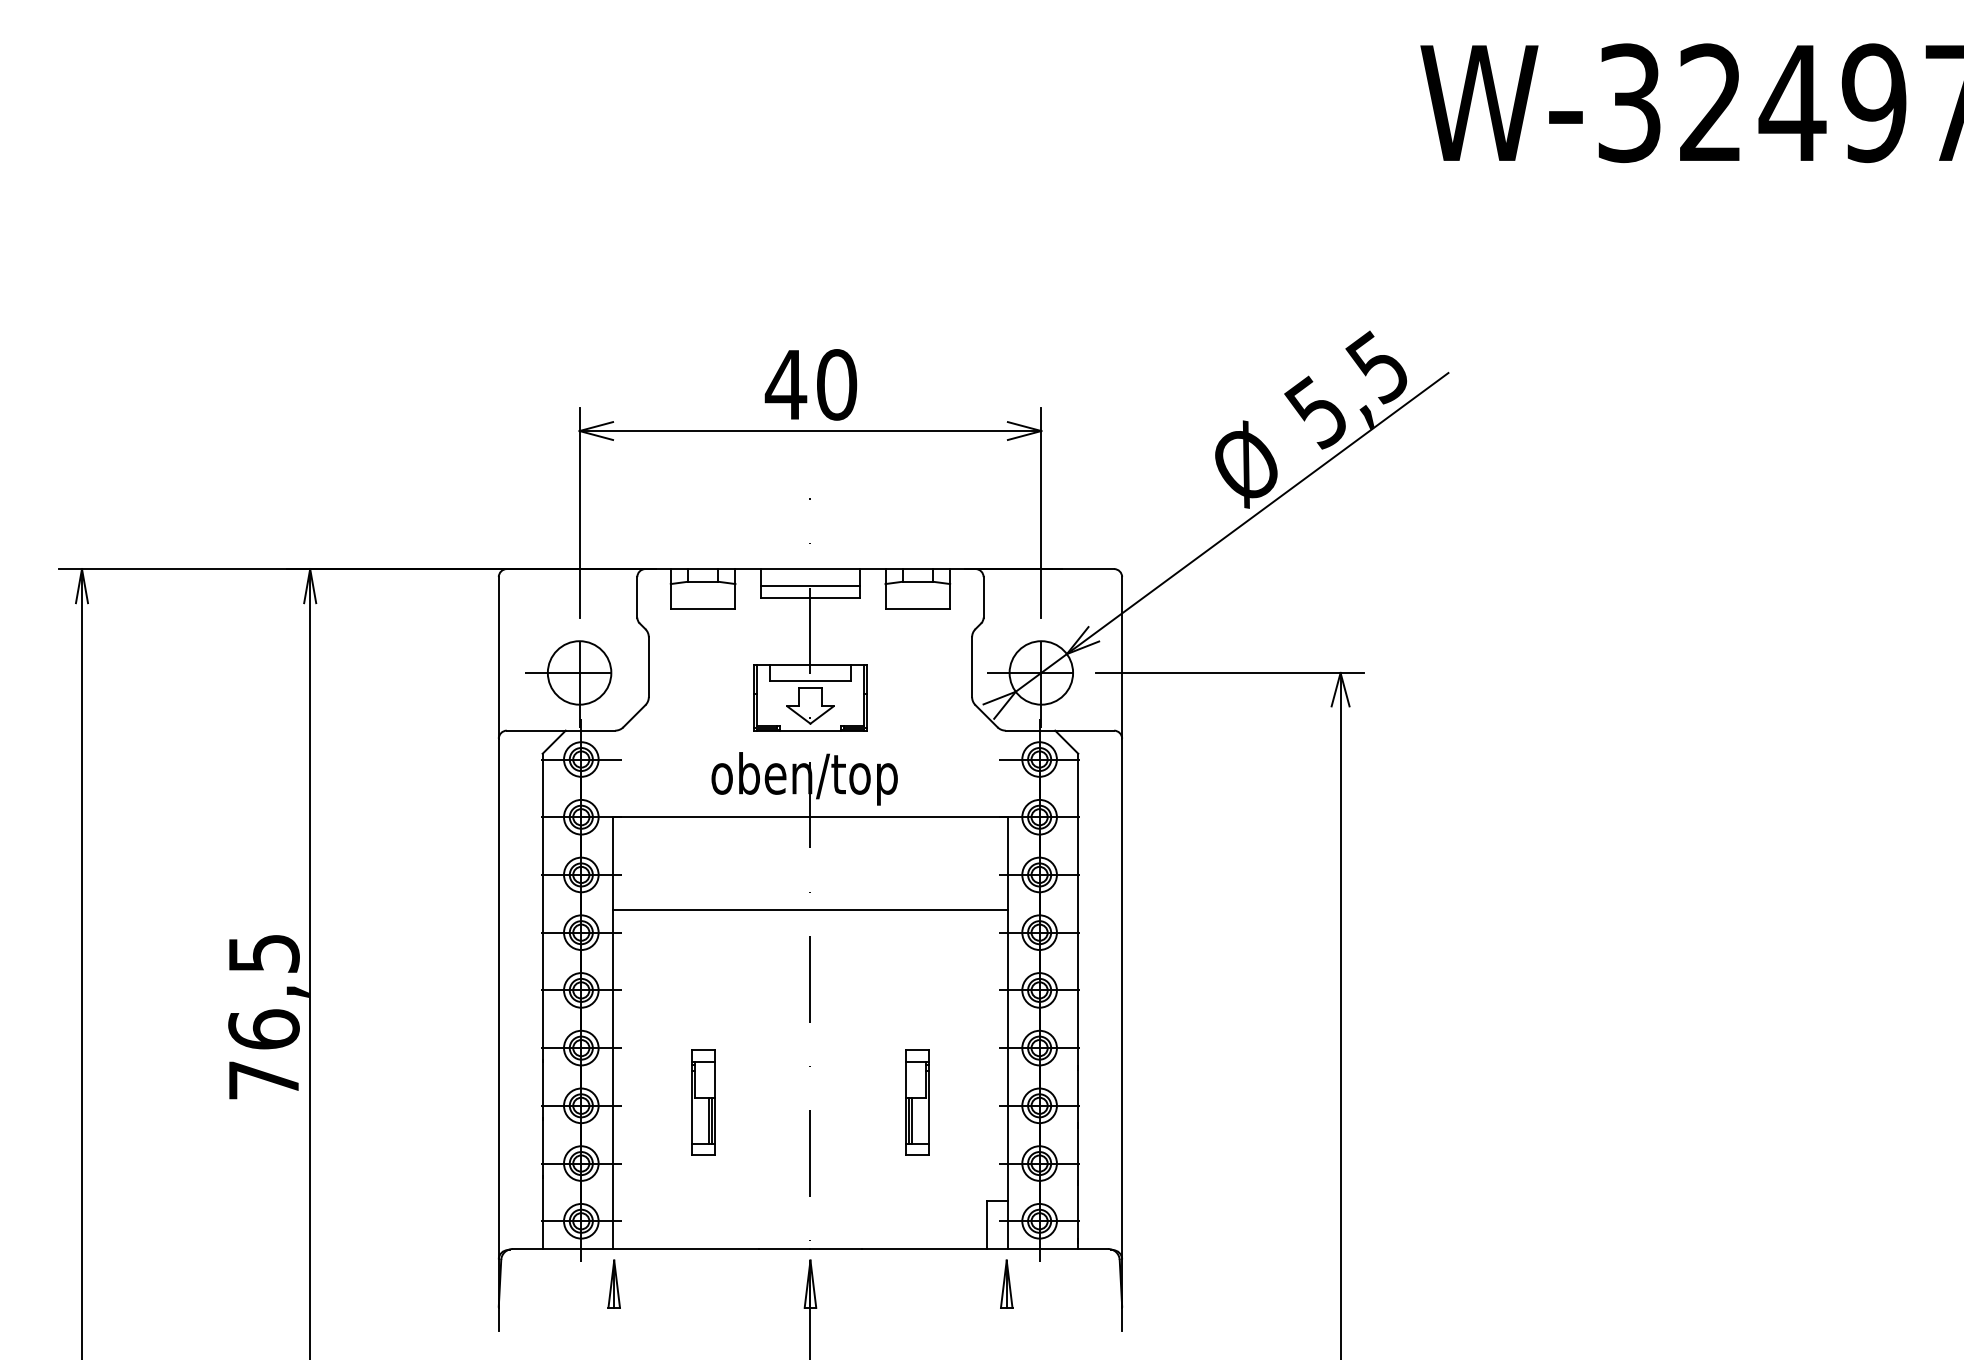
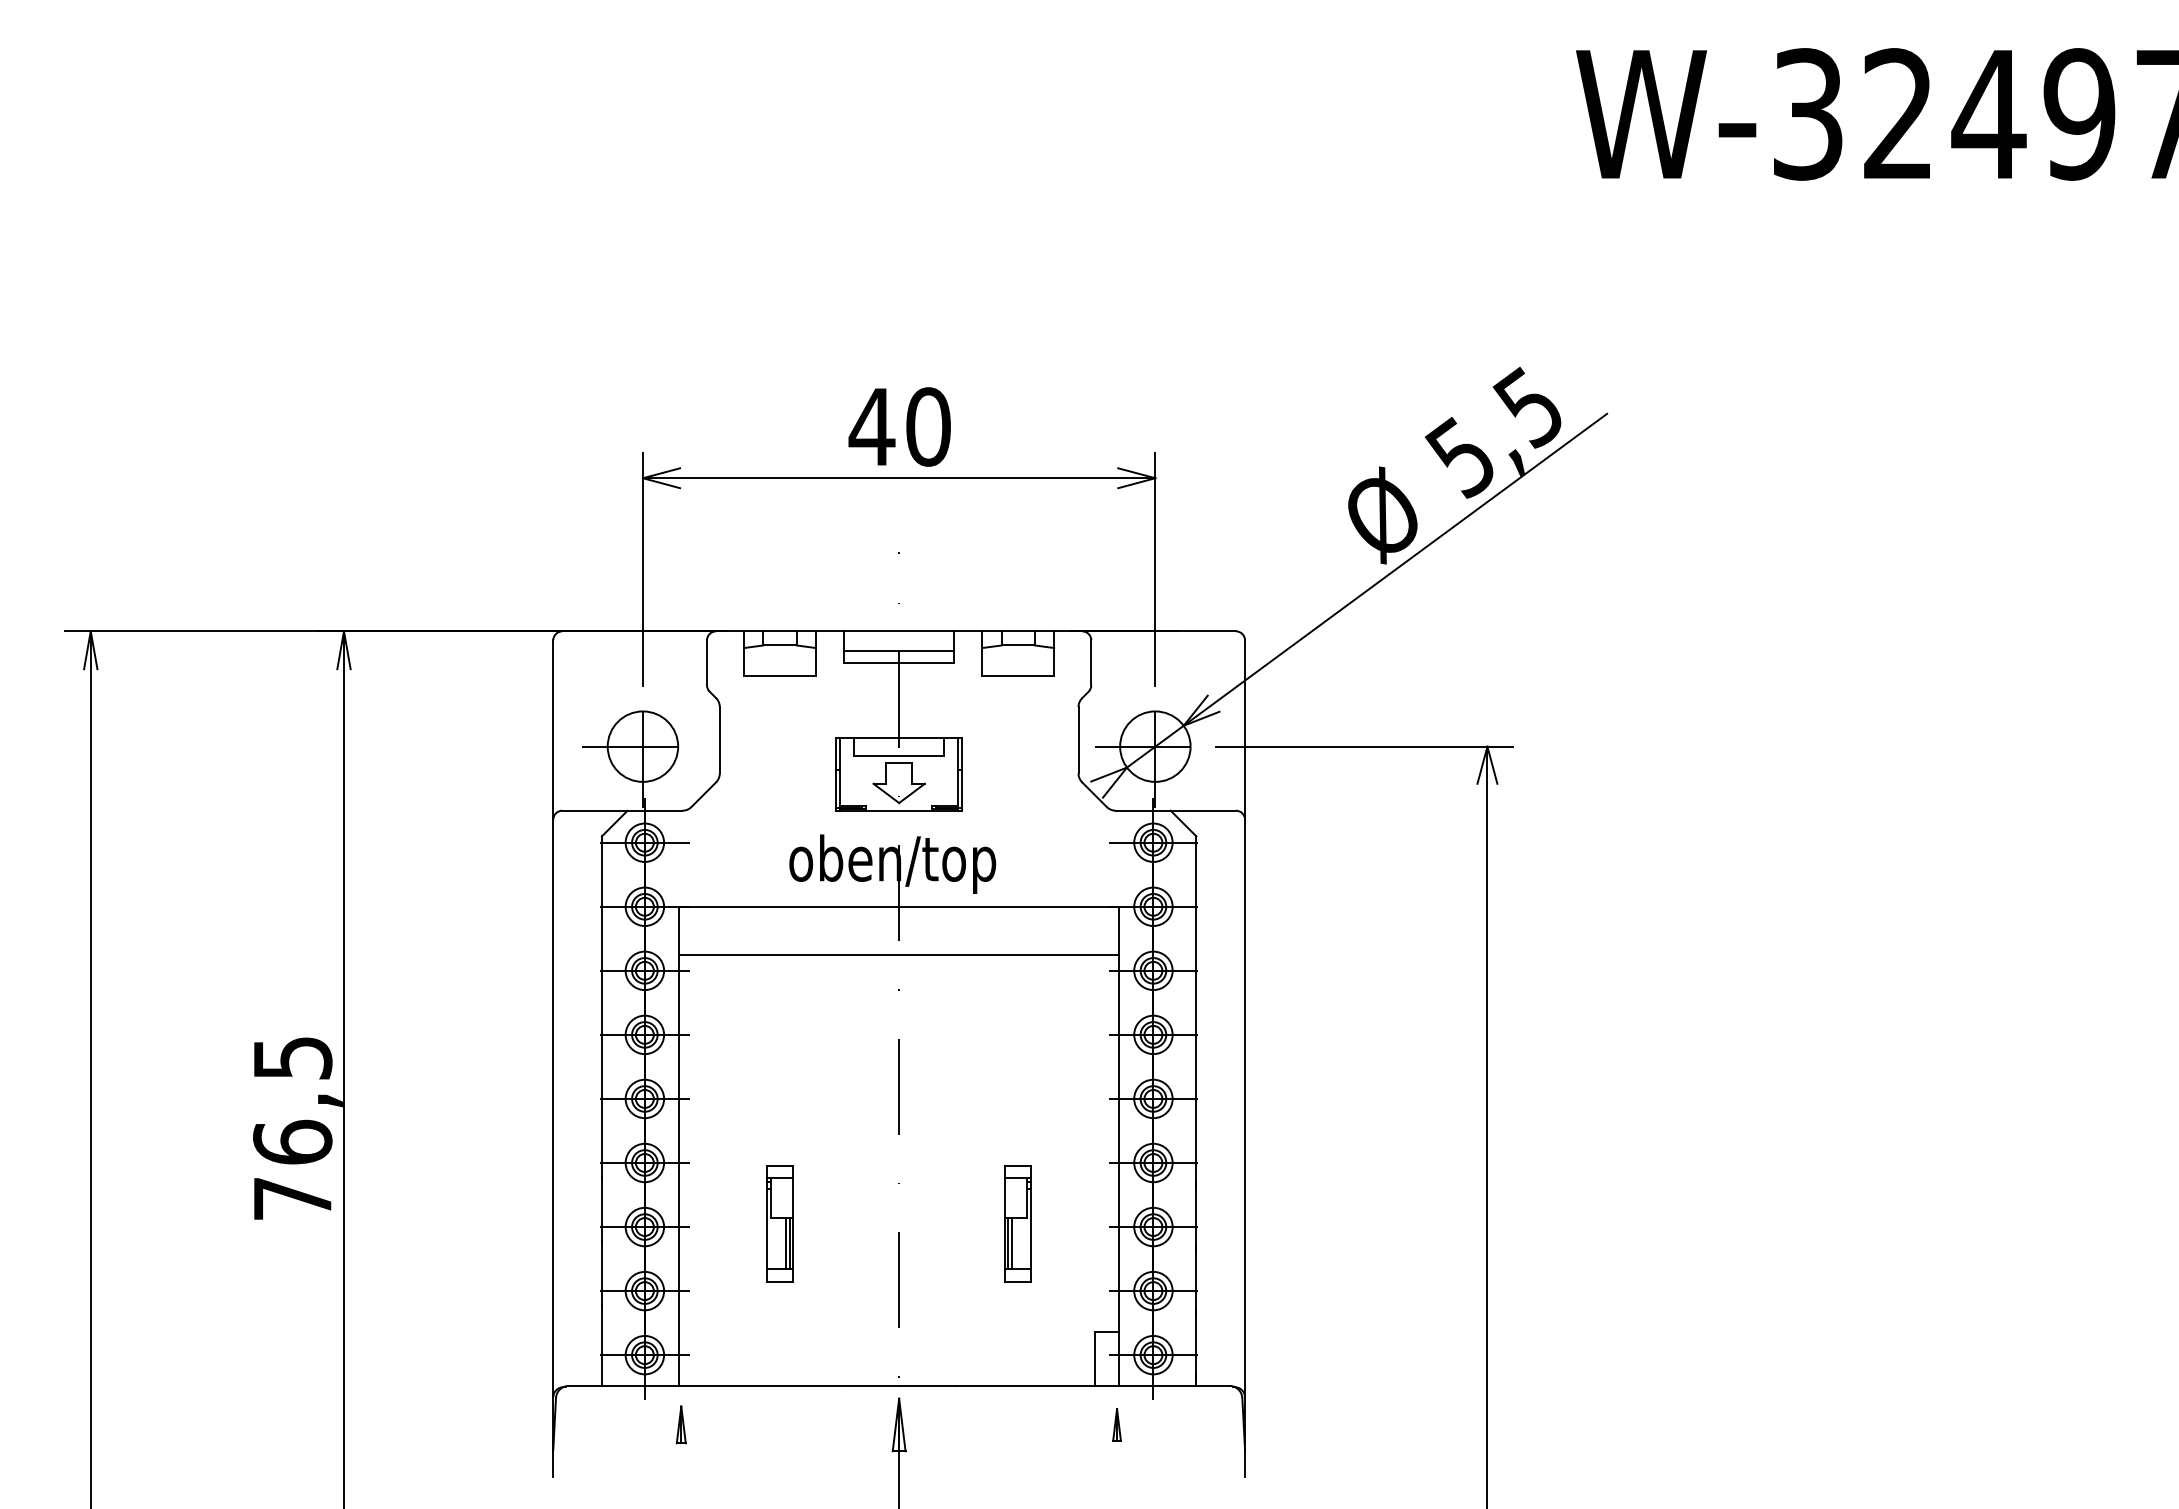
line: (810, 909) -> (899, 954), moved
part: (613, 1283) -> (680, 1424), size x0.7
part: (1006, 1283) -> (1116, 1424), size x0.6

